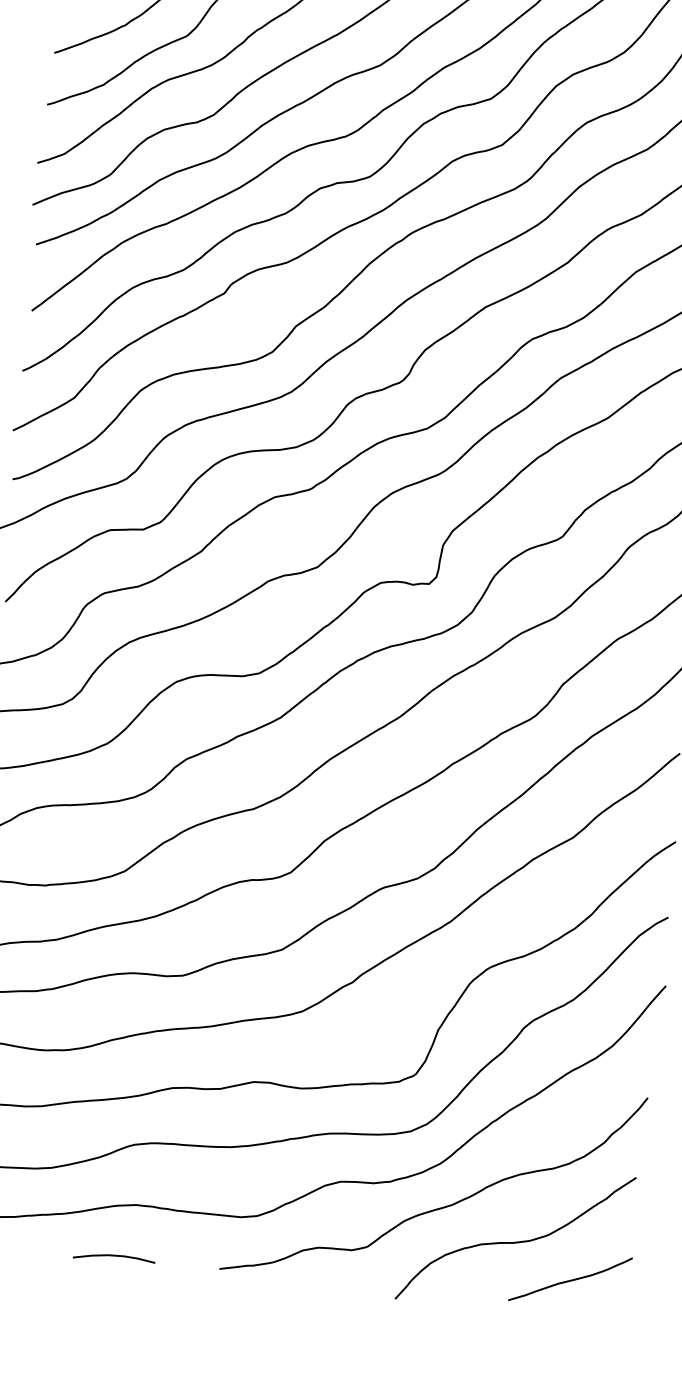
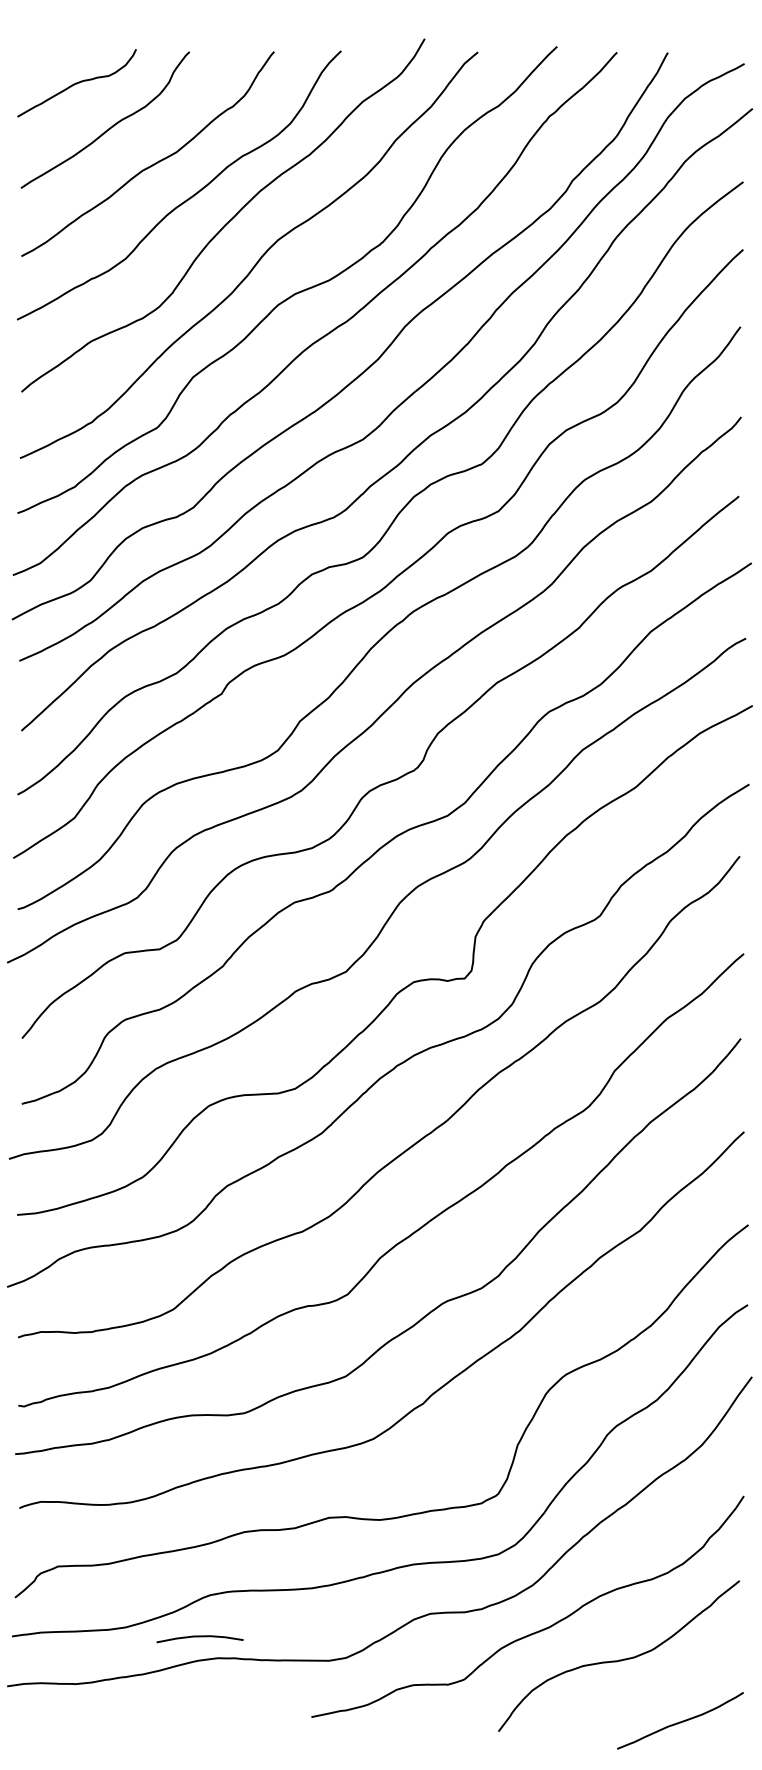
curve: (113, 1256) -> (199, 1637), moved
curve: (570, 1279) -> (680, 1721), moved

